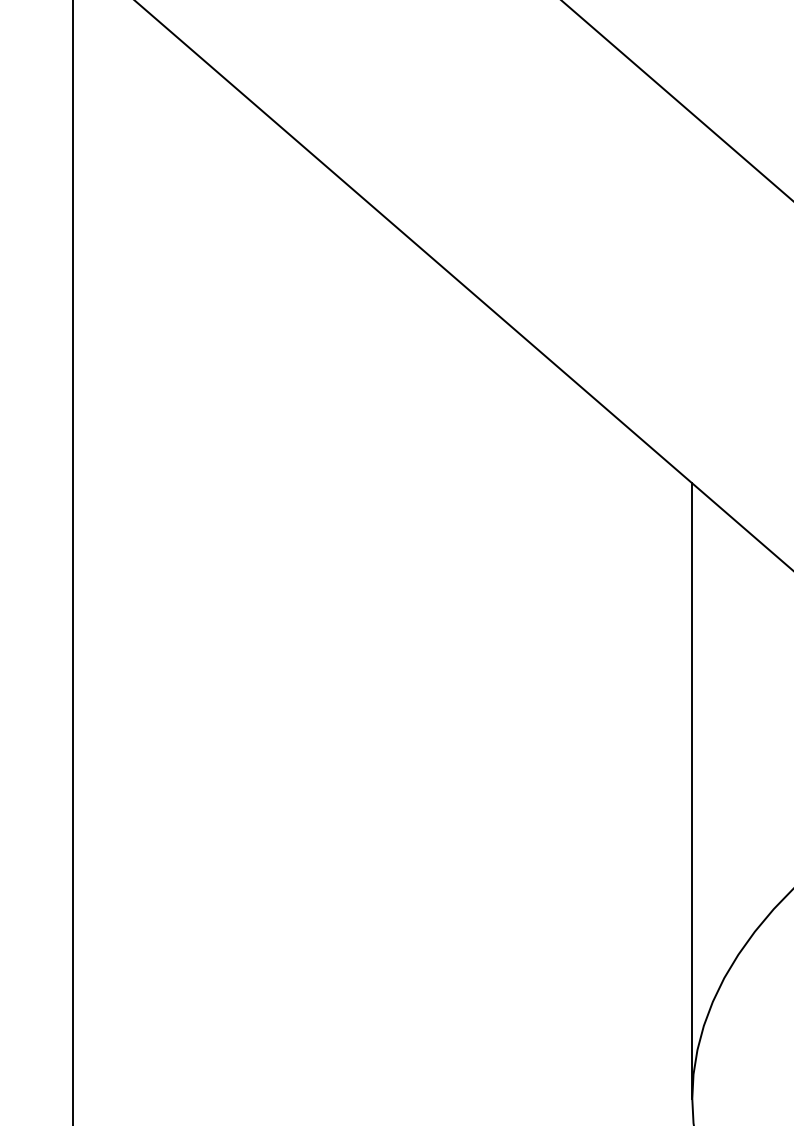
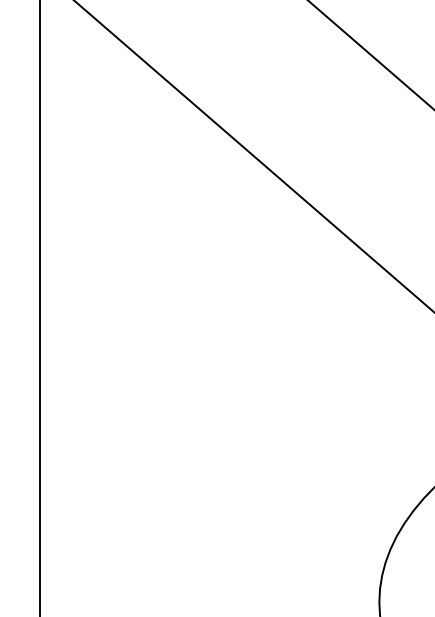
line: (692, 791) -> (379, 433), removed

